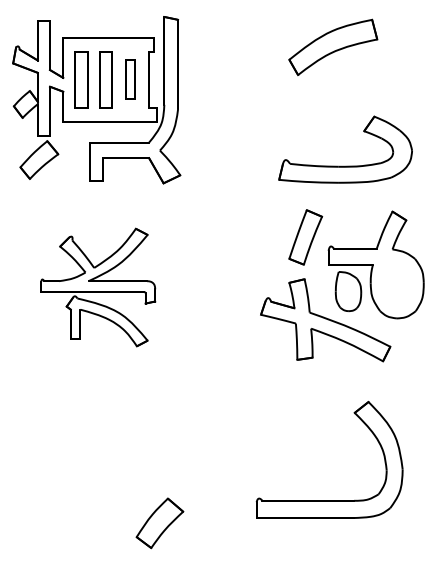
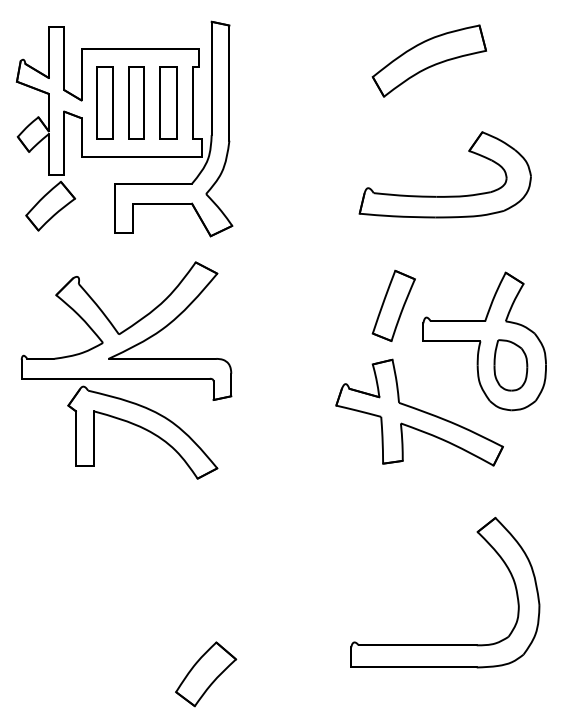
part: (130, 79) -> (168, 102), size x1.43
part: (345, 165) -> (445, 195), moved
part: (98, 287) -> (126, 370), size x1.43
part: (348, 291) -> (510, 365), moved
part: (329, 500) -> (445, 644), moved

